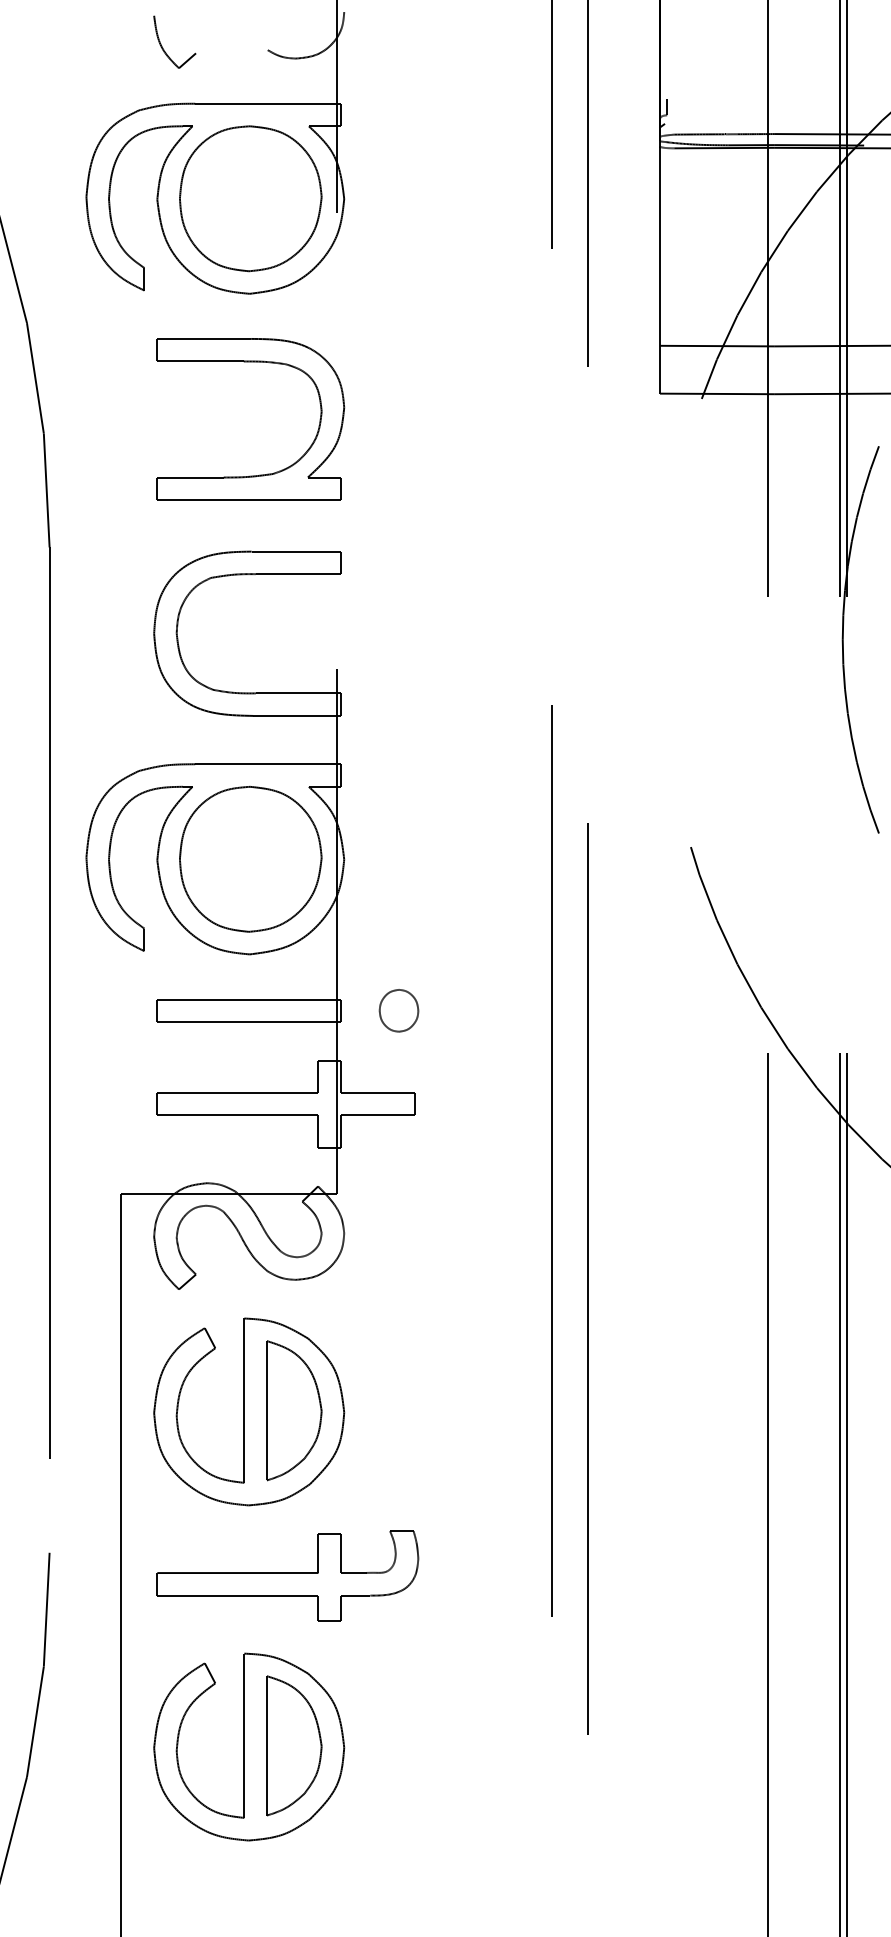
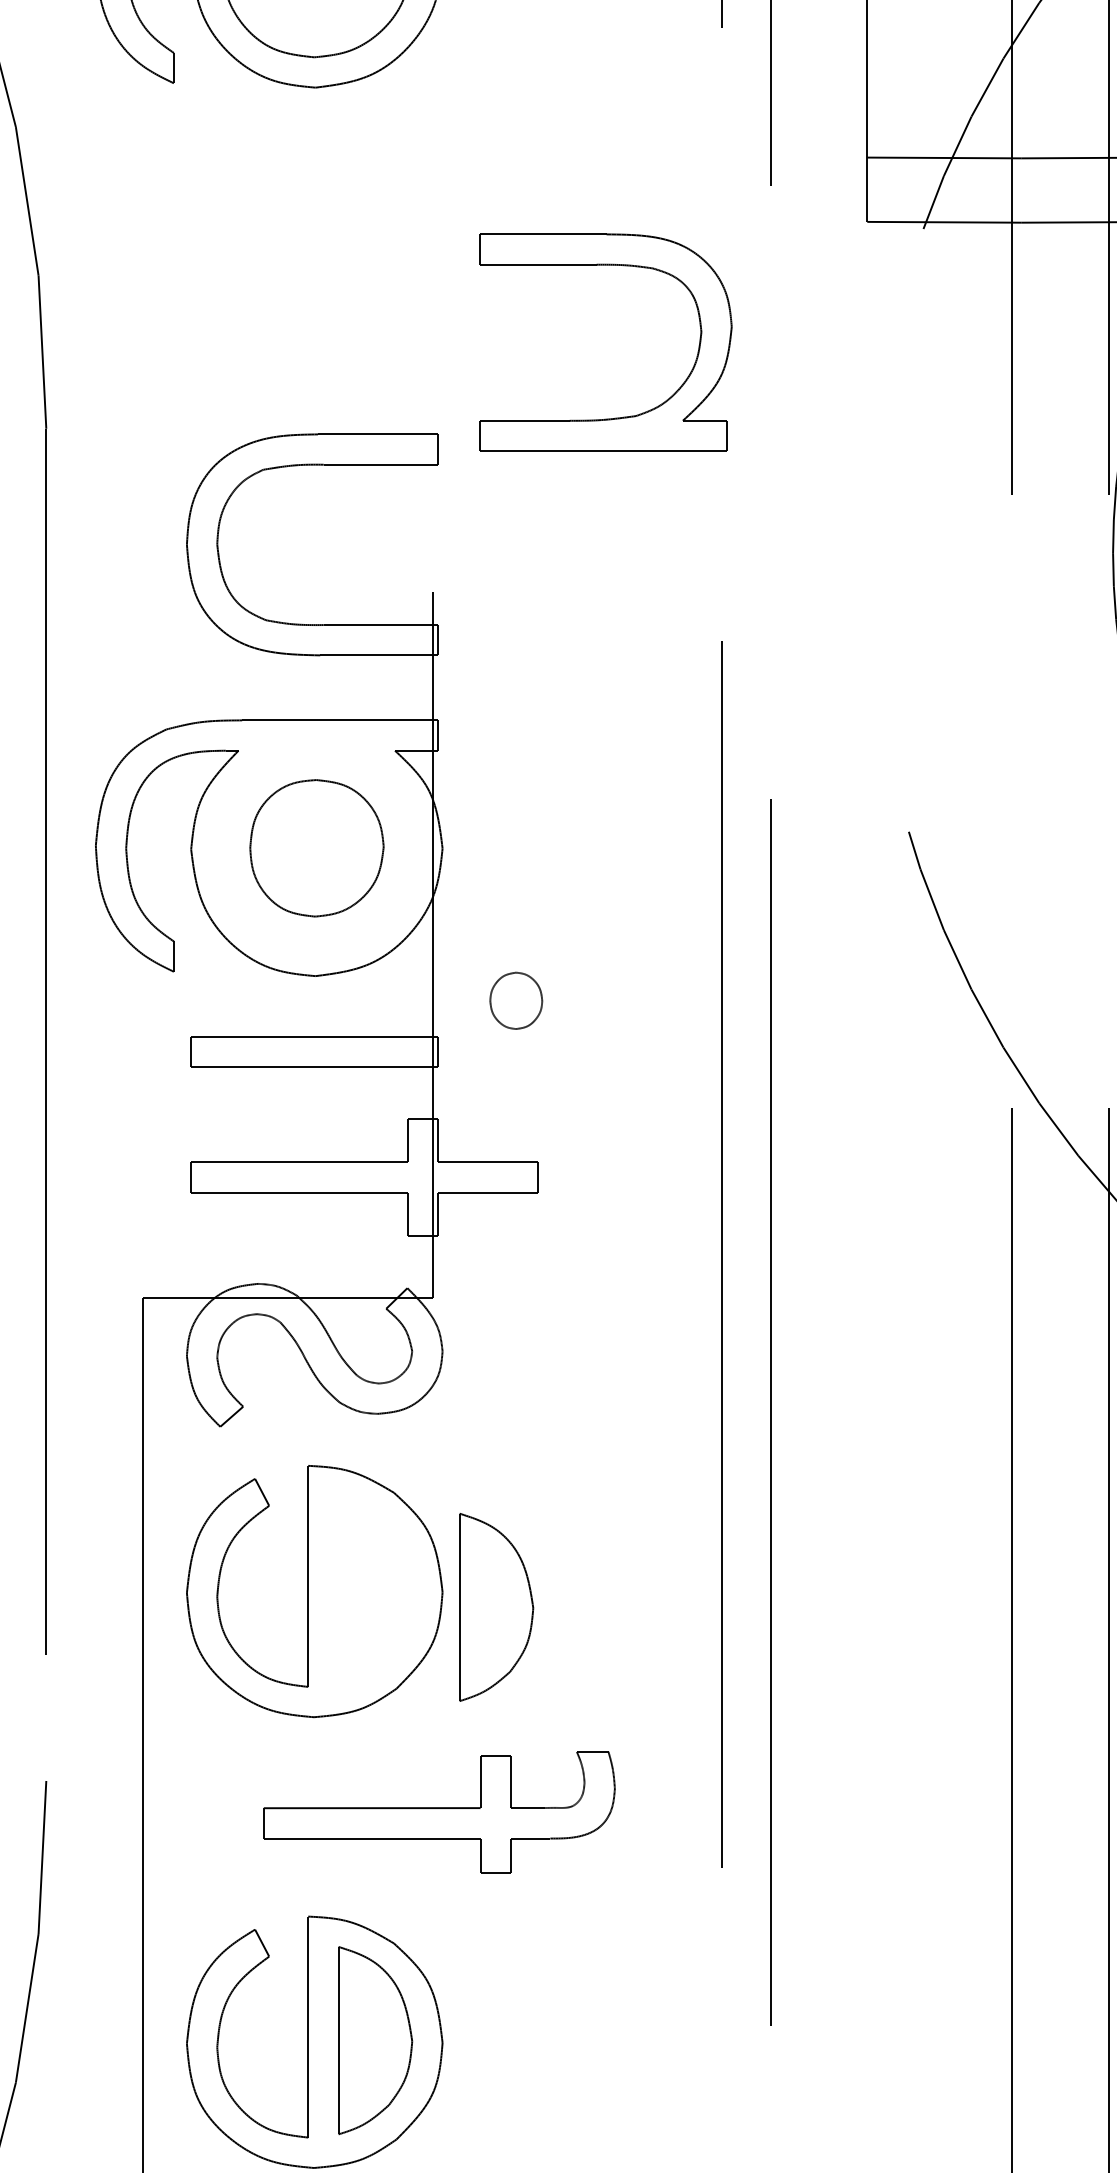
part: (259, 474) -> (617, 416), moved
part: (250, 859) -> (316, 848), size x0.7
part: (398, 1010) -> (515, 1000), moved
part: (294, 1410) -> (496, 1607), moved
part: (287, 1575) -> (438, 1811), moved

